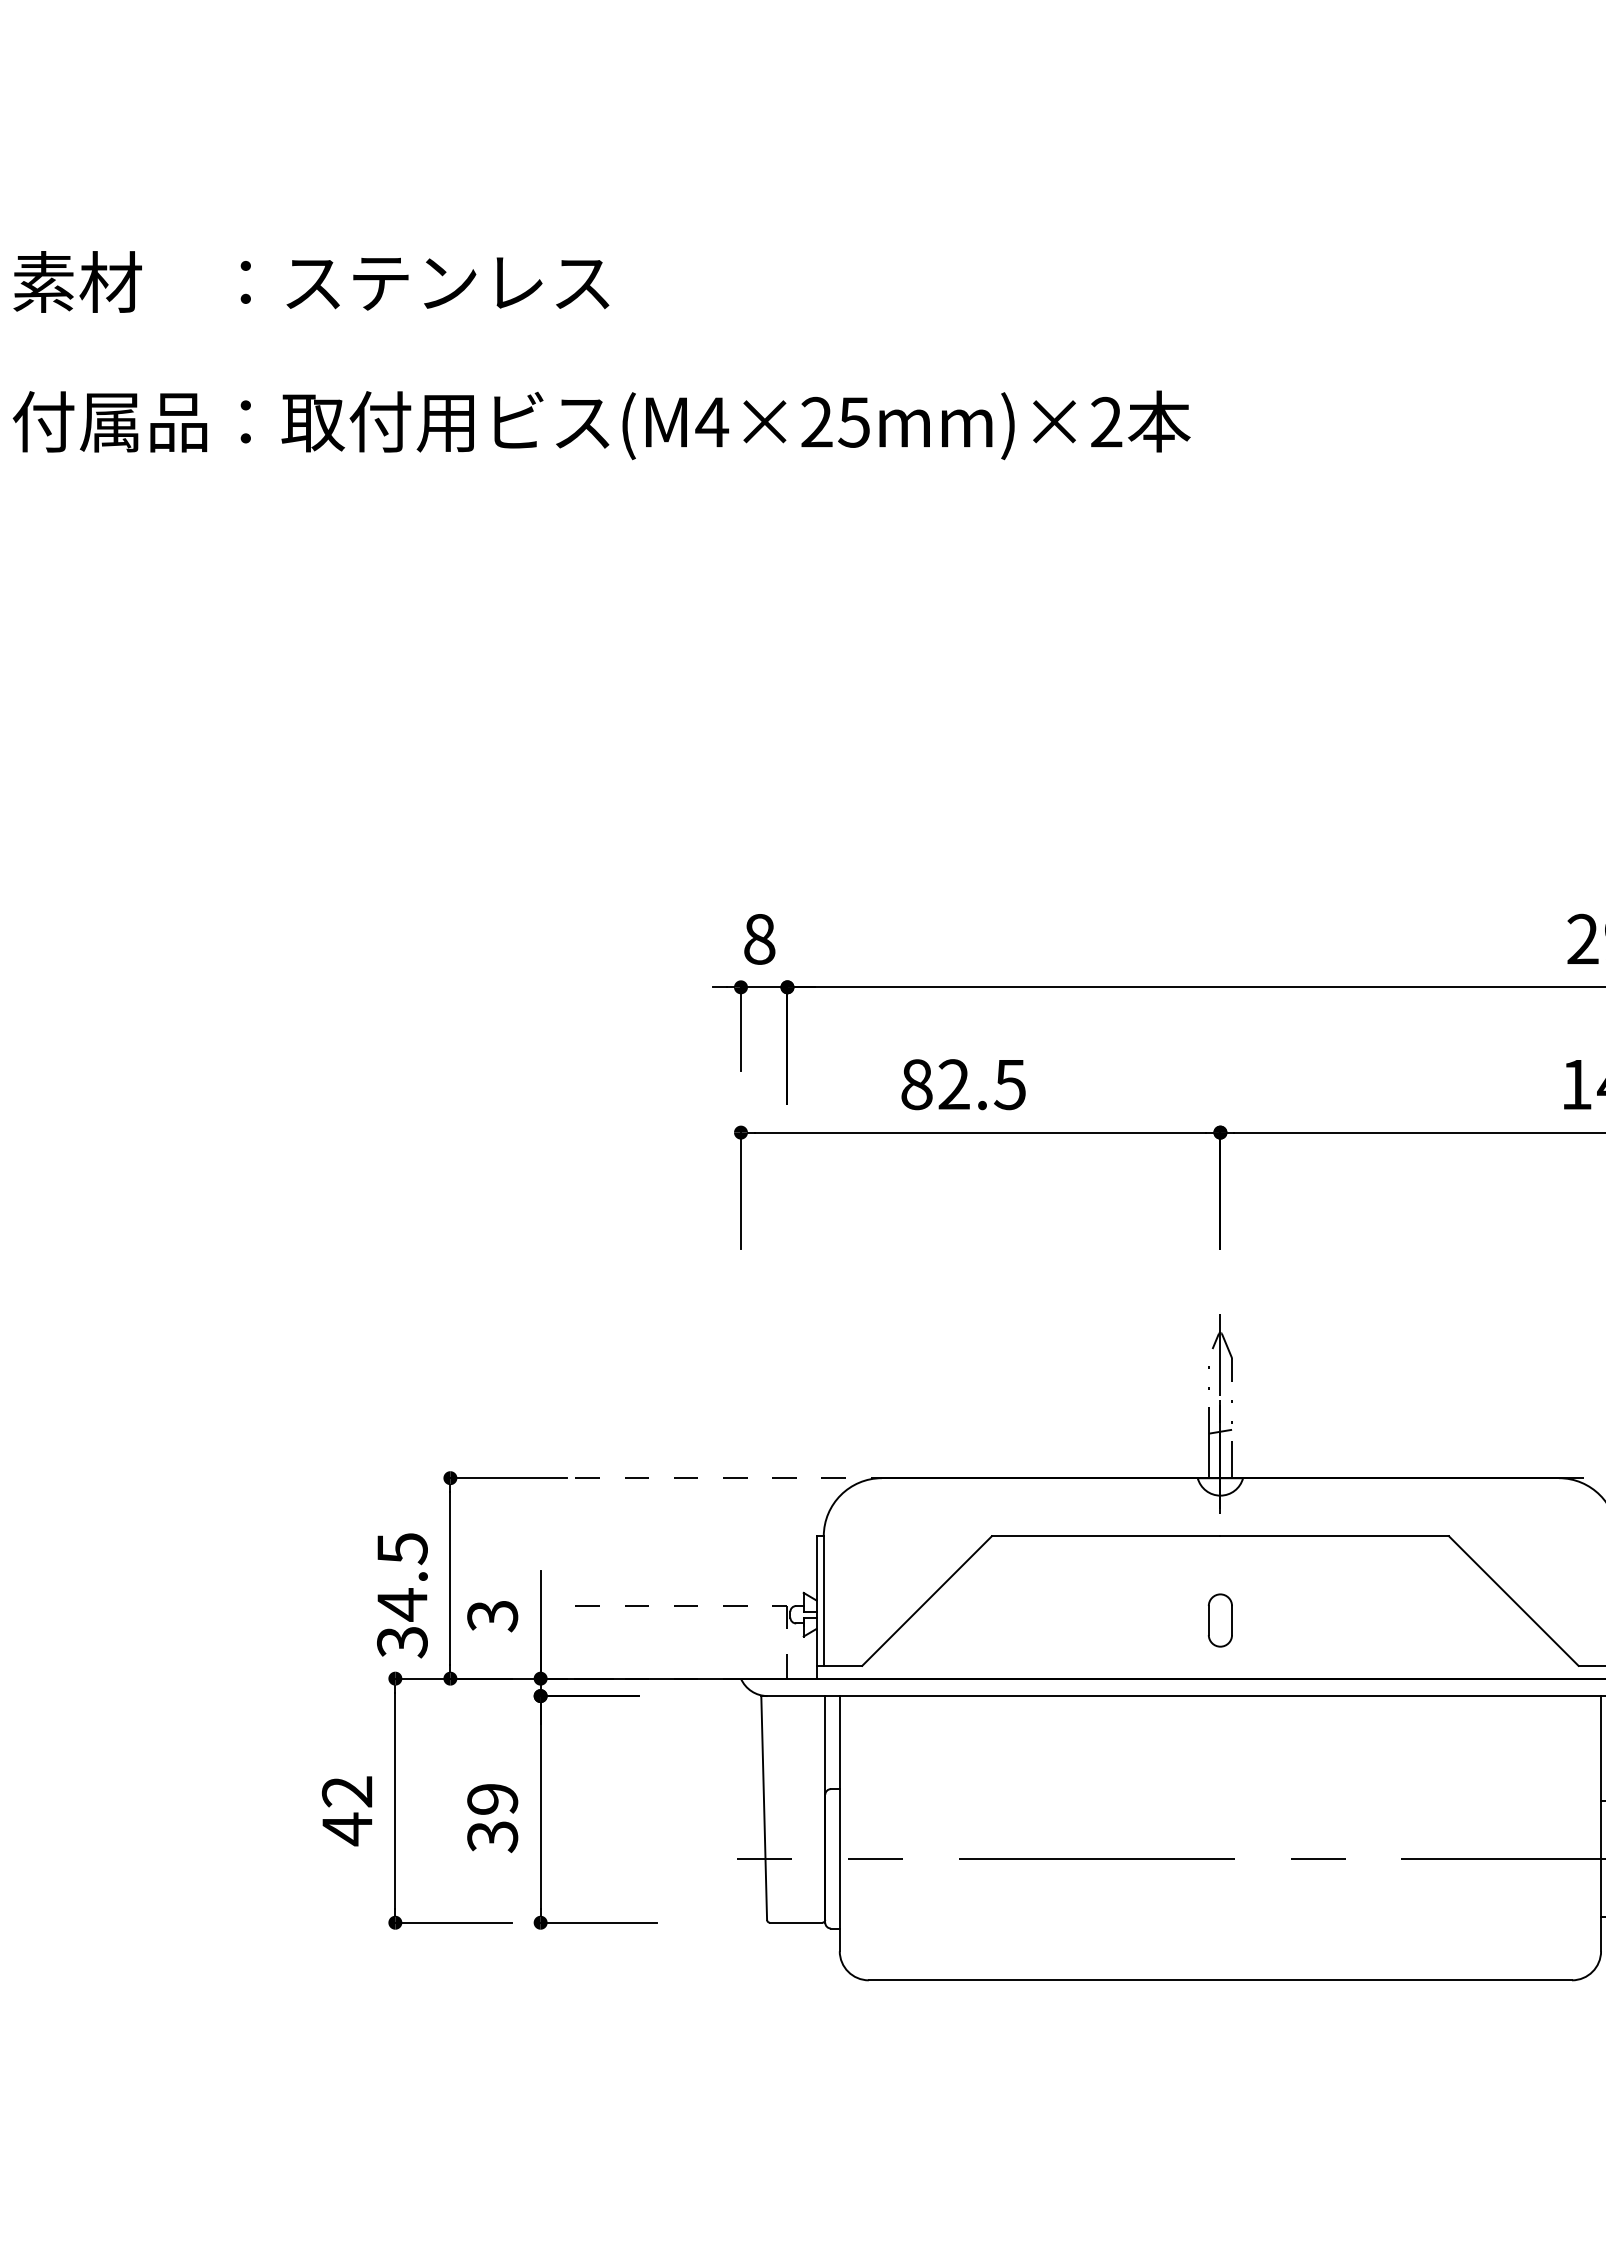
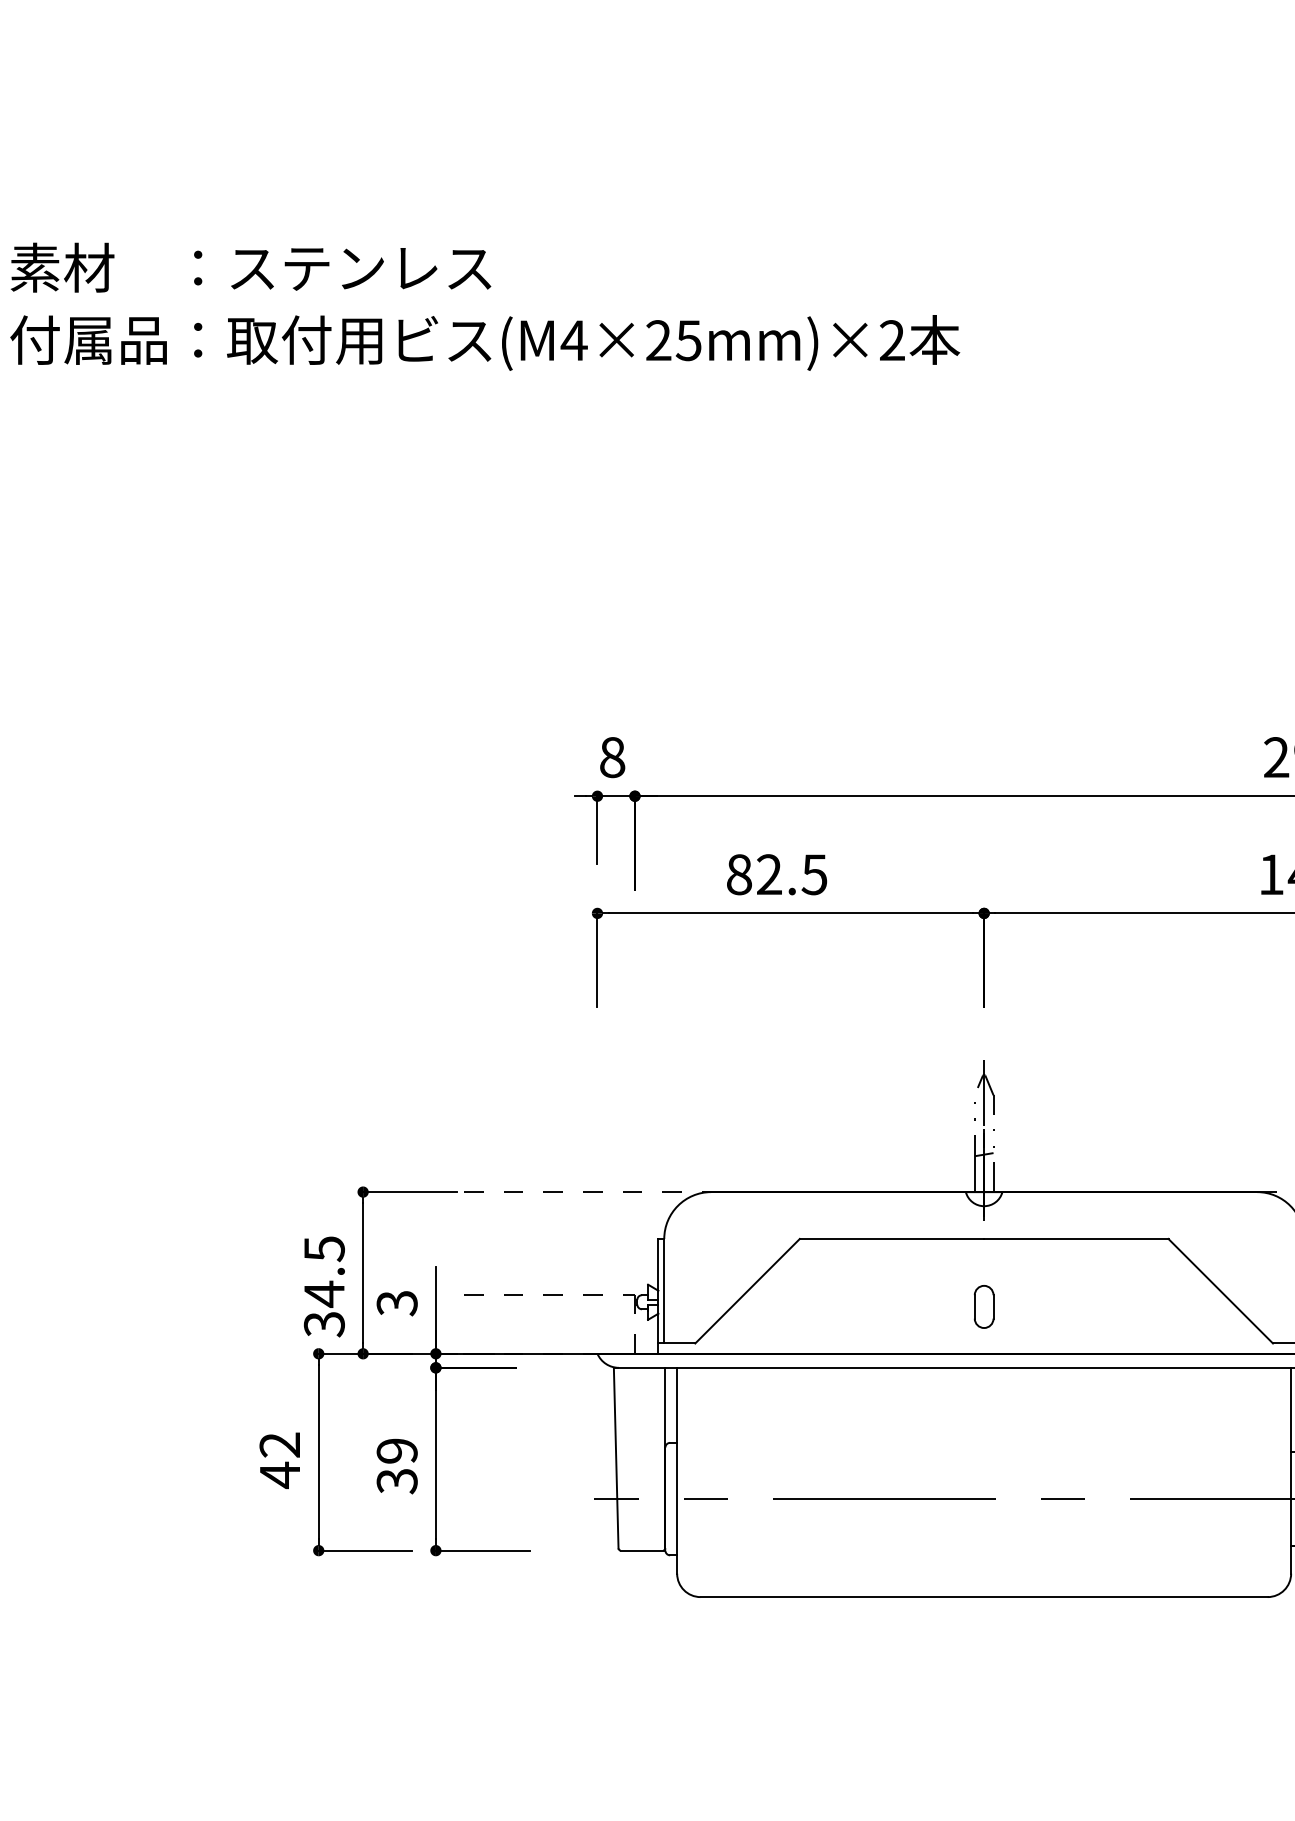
text: (311, 281) -> (251, 267), moved

